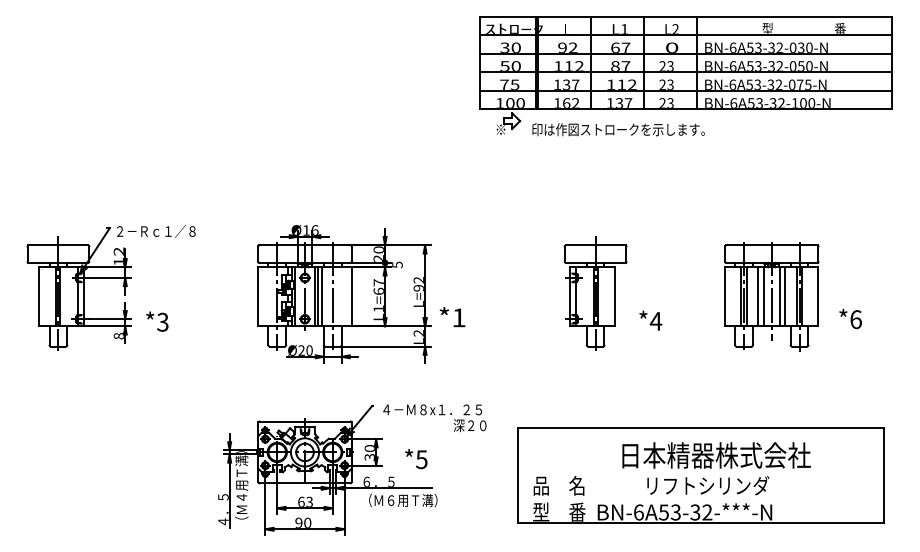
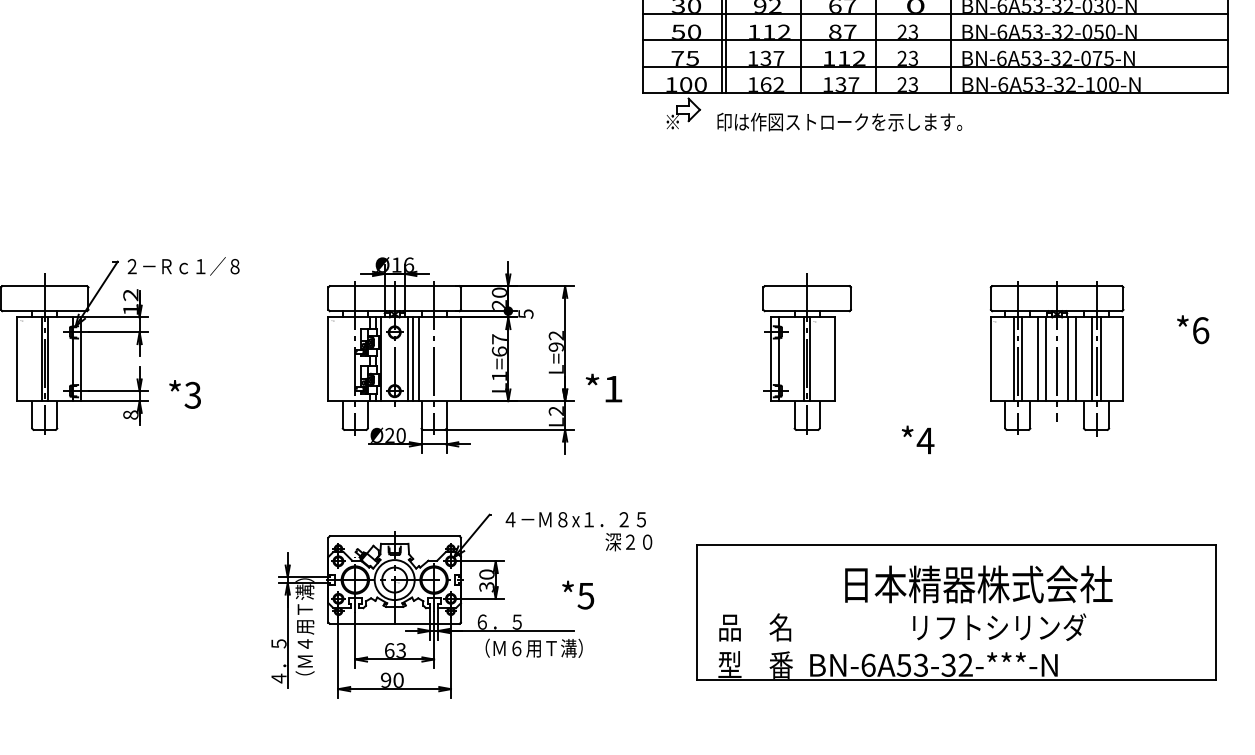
text: (850, 318) -> (1192, 329), moved
text: (650, 320) -> (917, 439), moved
text: (416, 458) -> (578, 594), moved
text: (708, 485) -> (999, 627), moved

